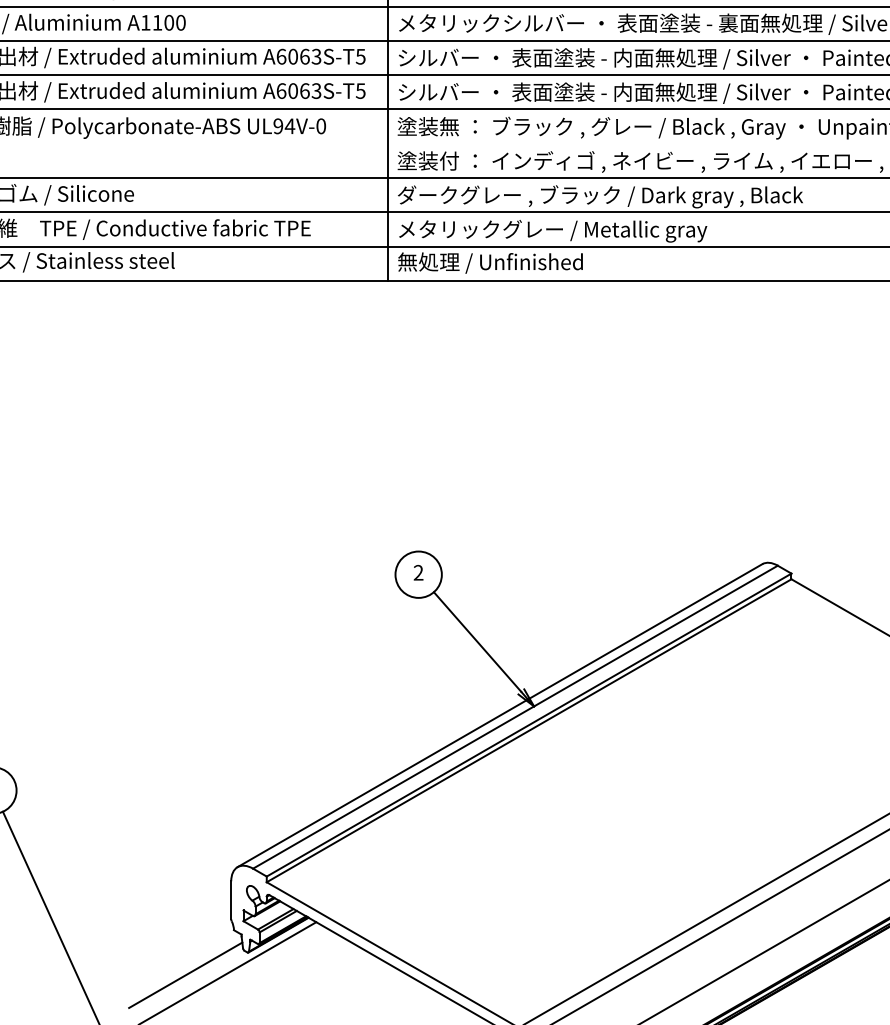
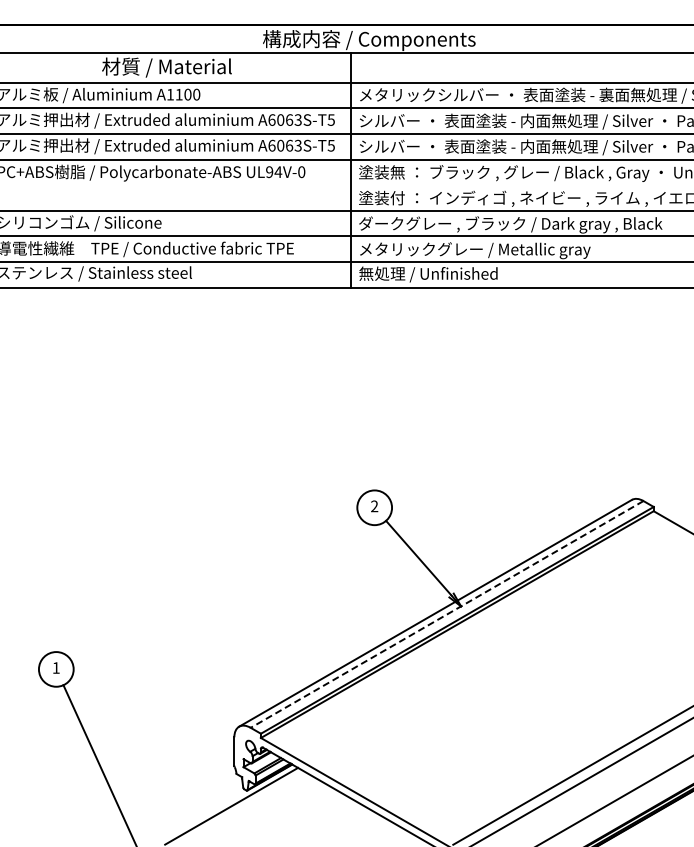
line: (515, 717) -> (447, 614), solid -> dashed
line: (184, 975) -> (199, 807), removed

